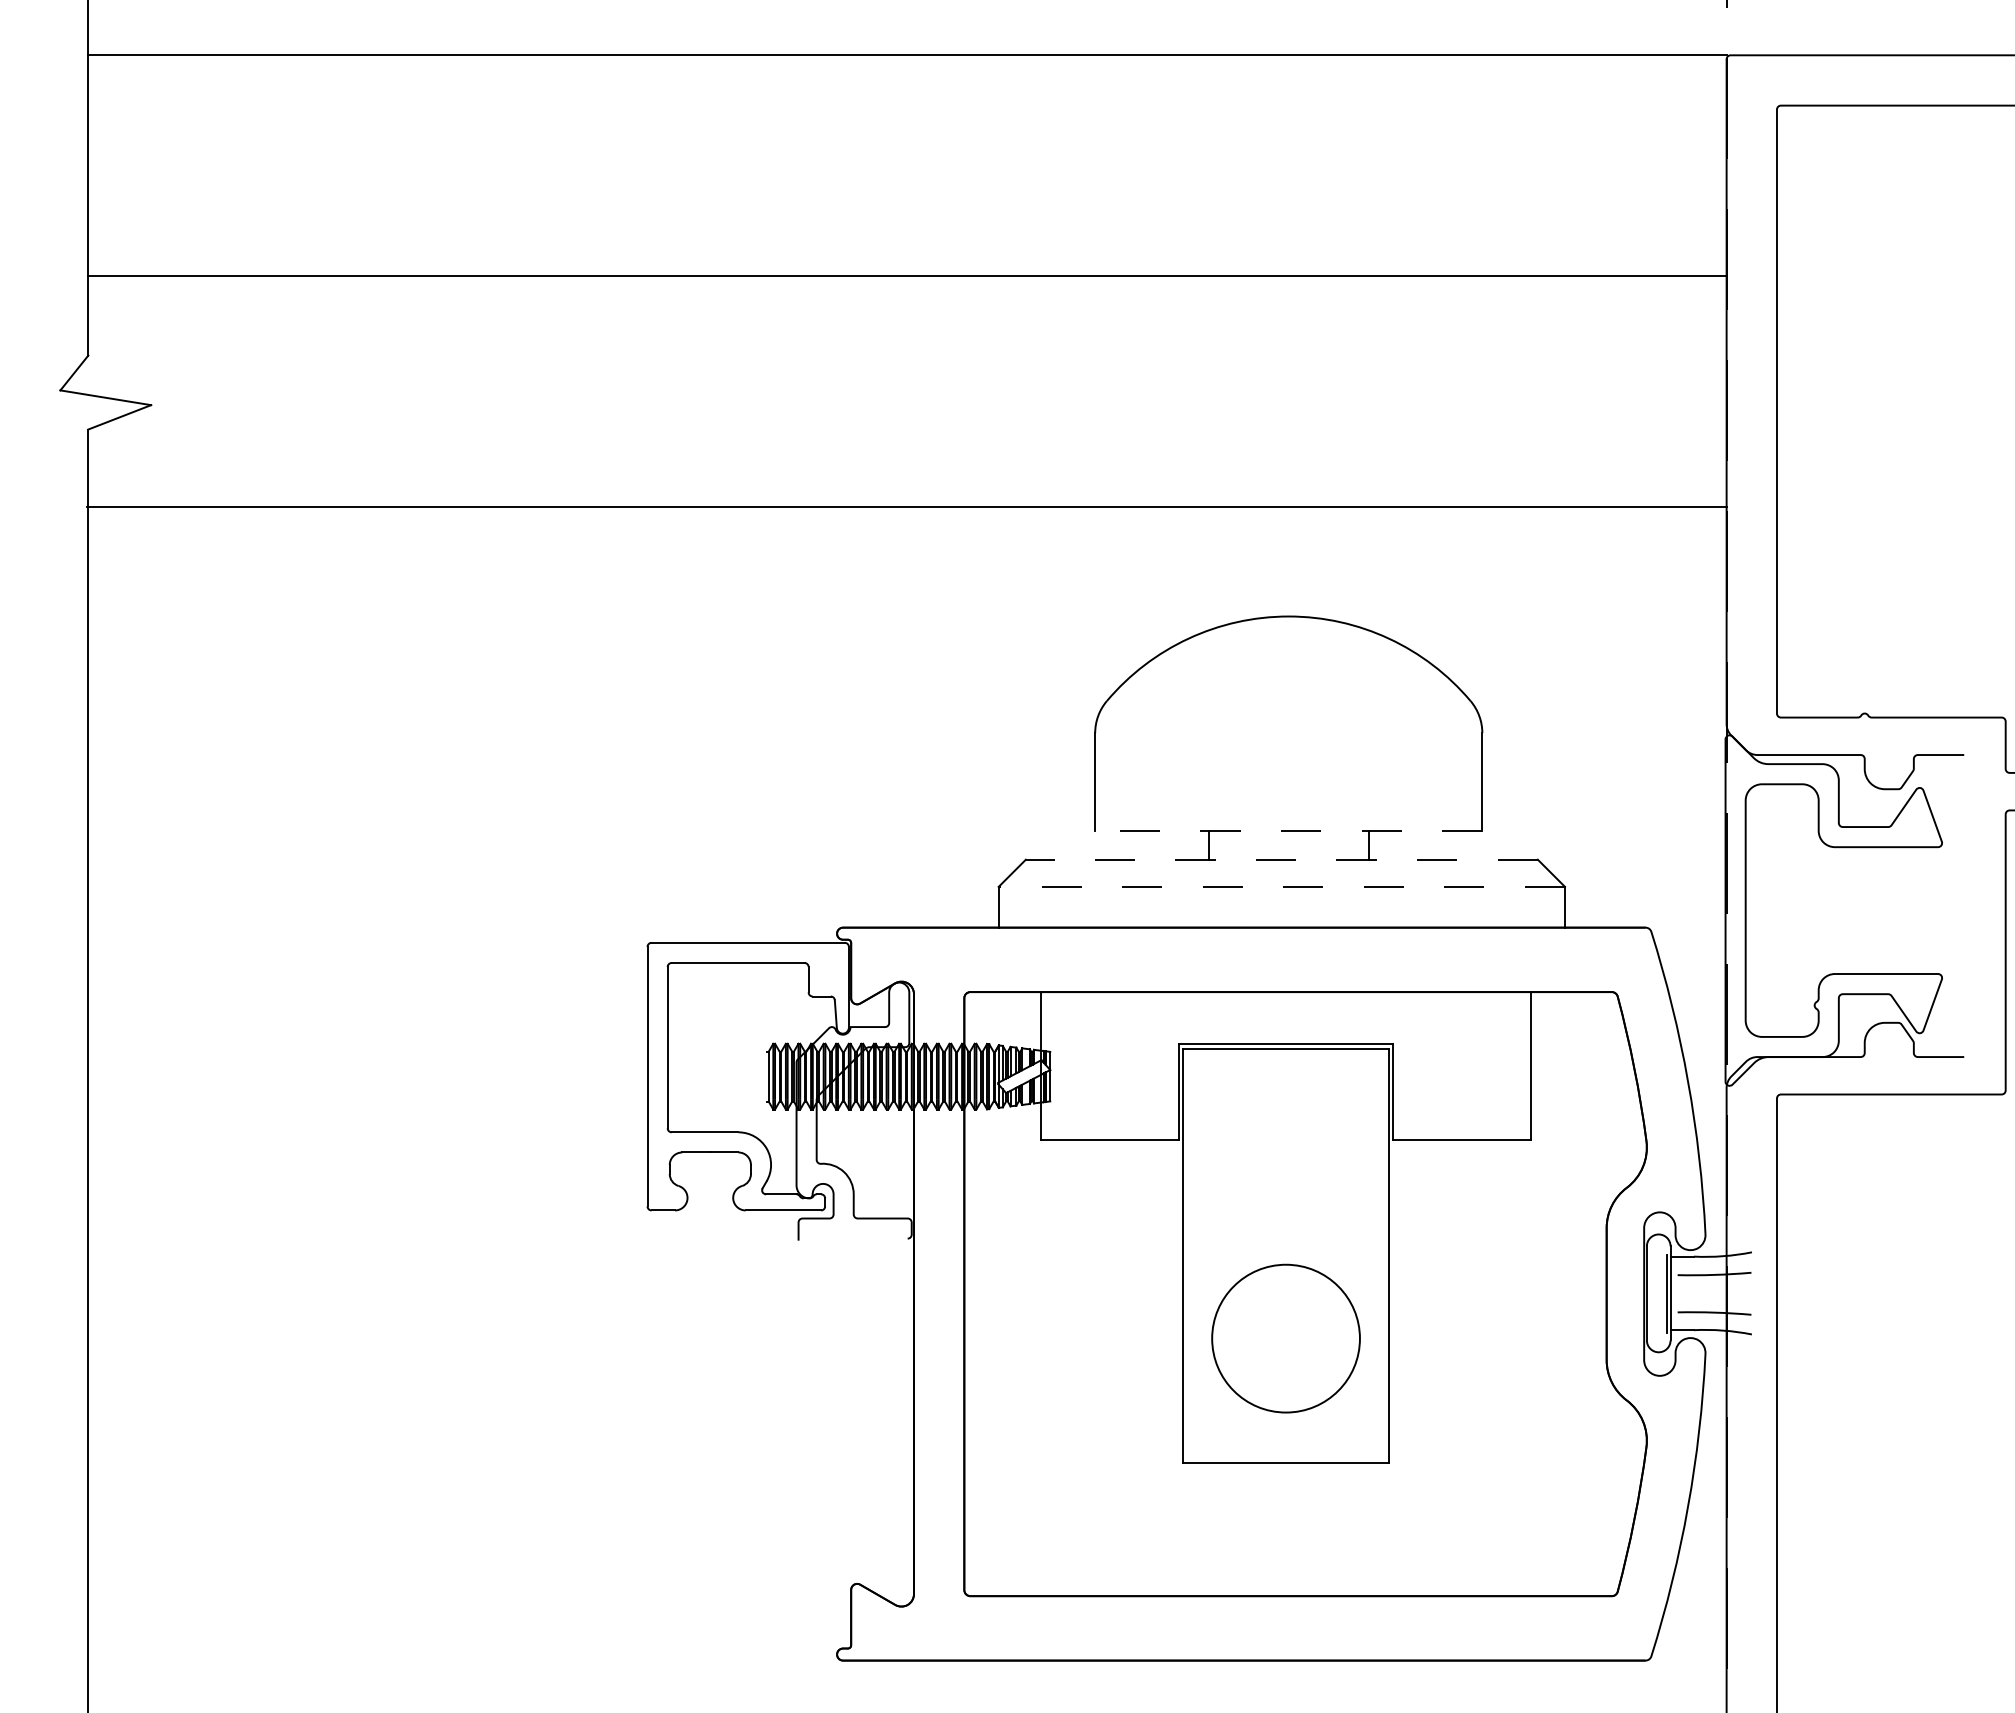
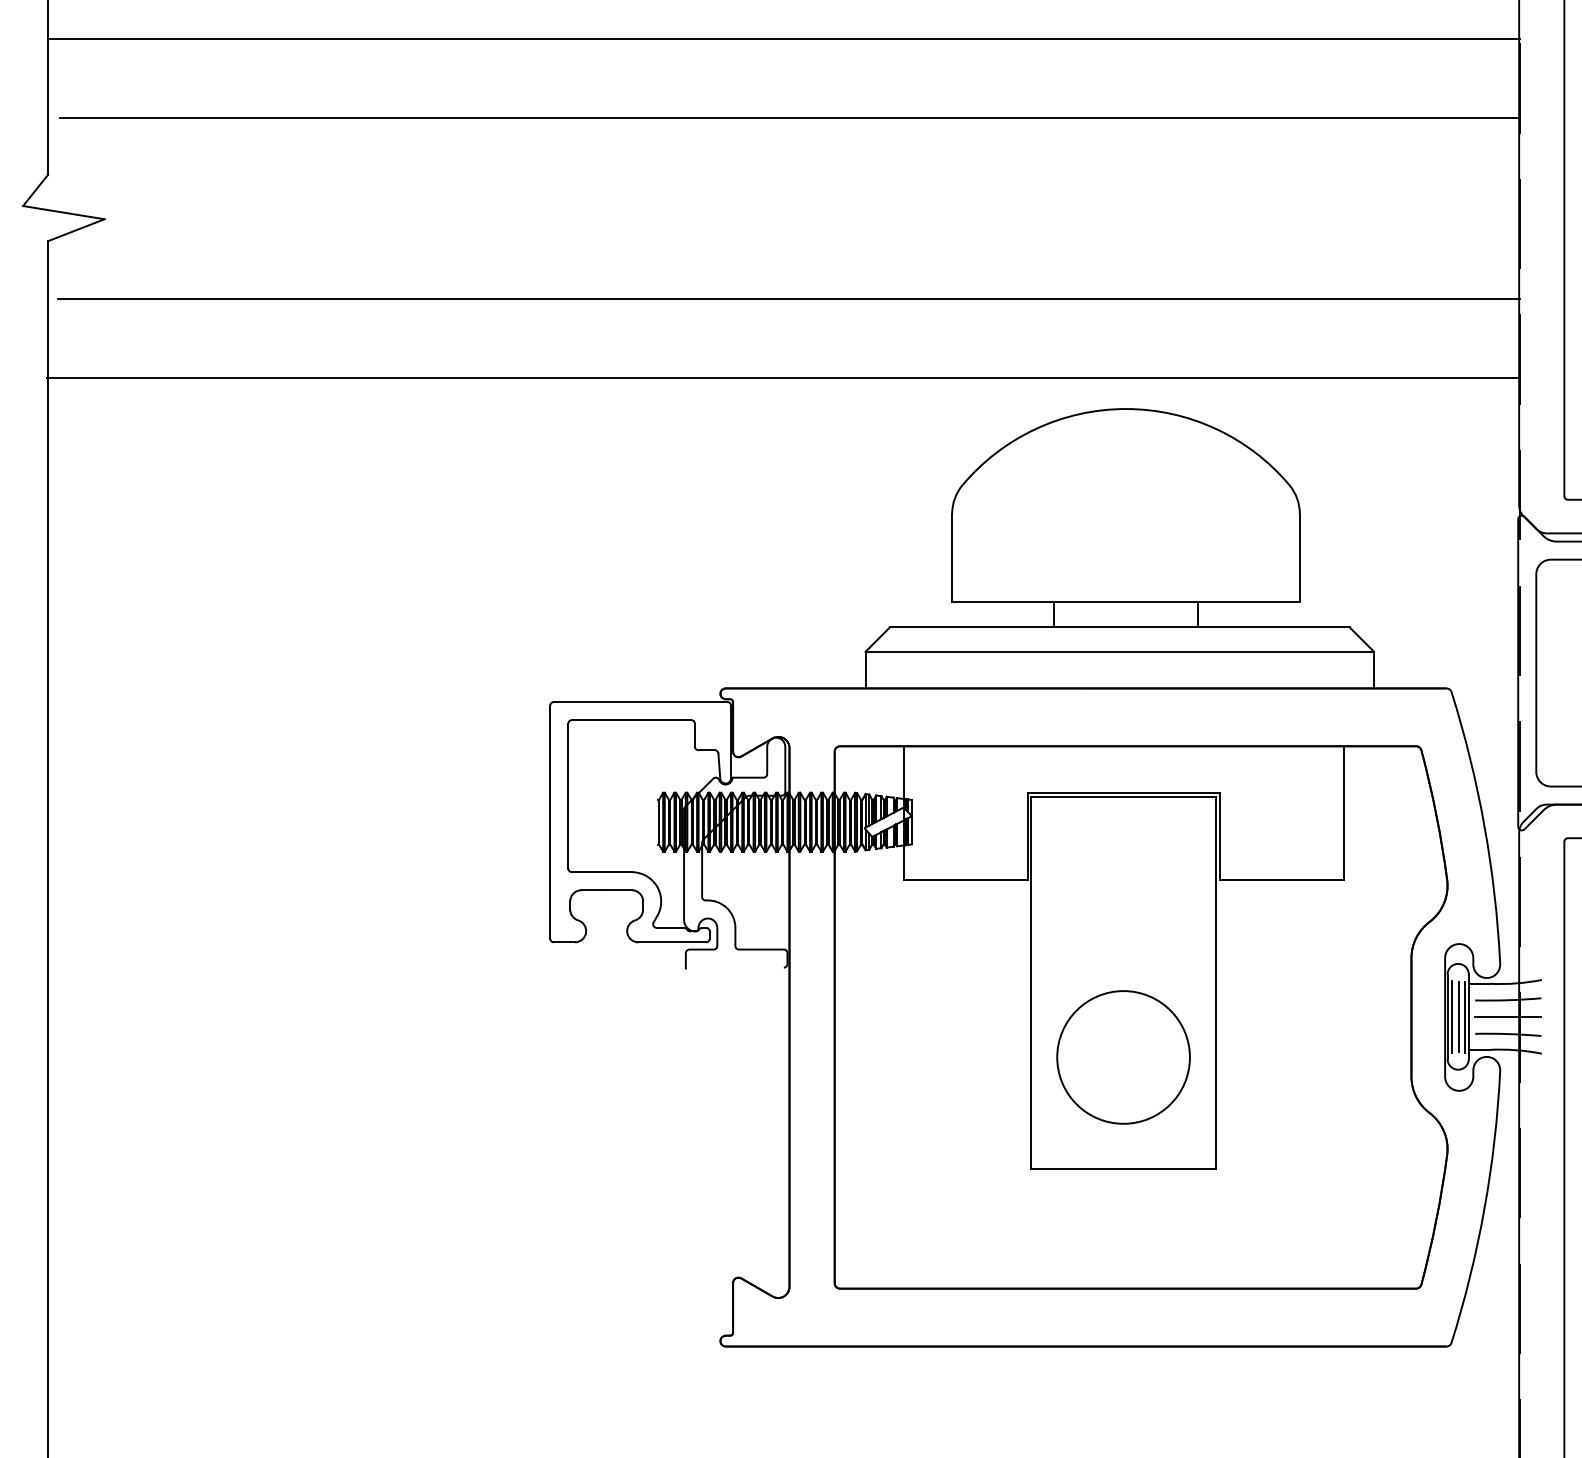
line: (907, 276) -> (783, 39), moved
line: (914, 292) -> (789, 118), added
line: (913, 493) -> (789, 298), added
line: (906, 506) -> (782, 377), moved
line: (1288, 830) -> (1125, 601), dashed -> solid
line: (1281, 859) -> (1119, 627), dashed -> solid
line: (1281, 886) -> (1119, 651), dashed -> solid
line: (1651, 1293) -> (1451, 1016), added
line: (1659, 1293) -> (1458, 1016), added
line: (1714, 1293) -> (1508, 1016), added

